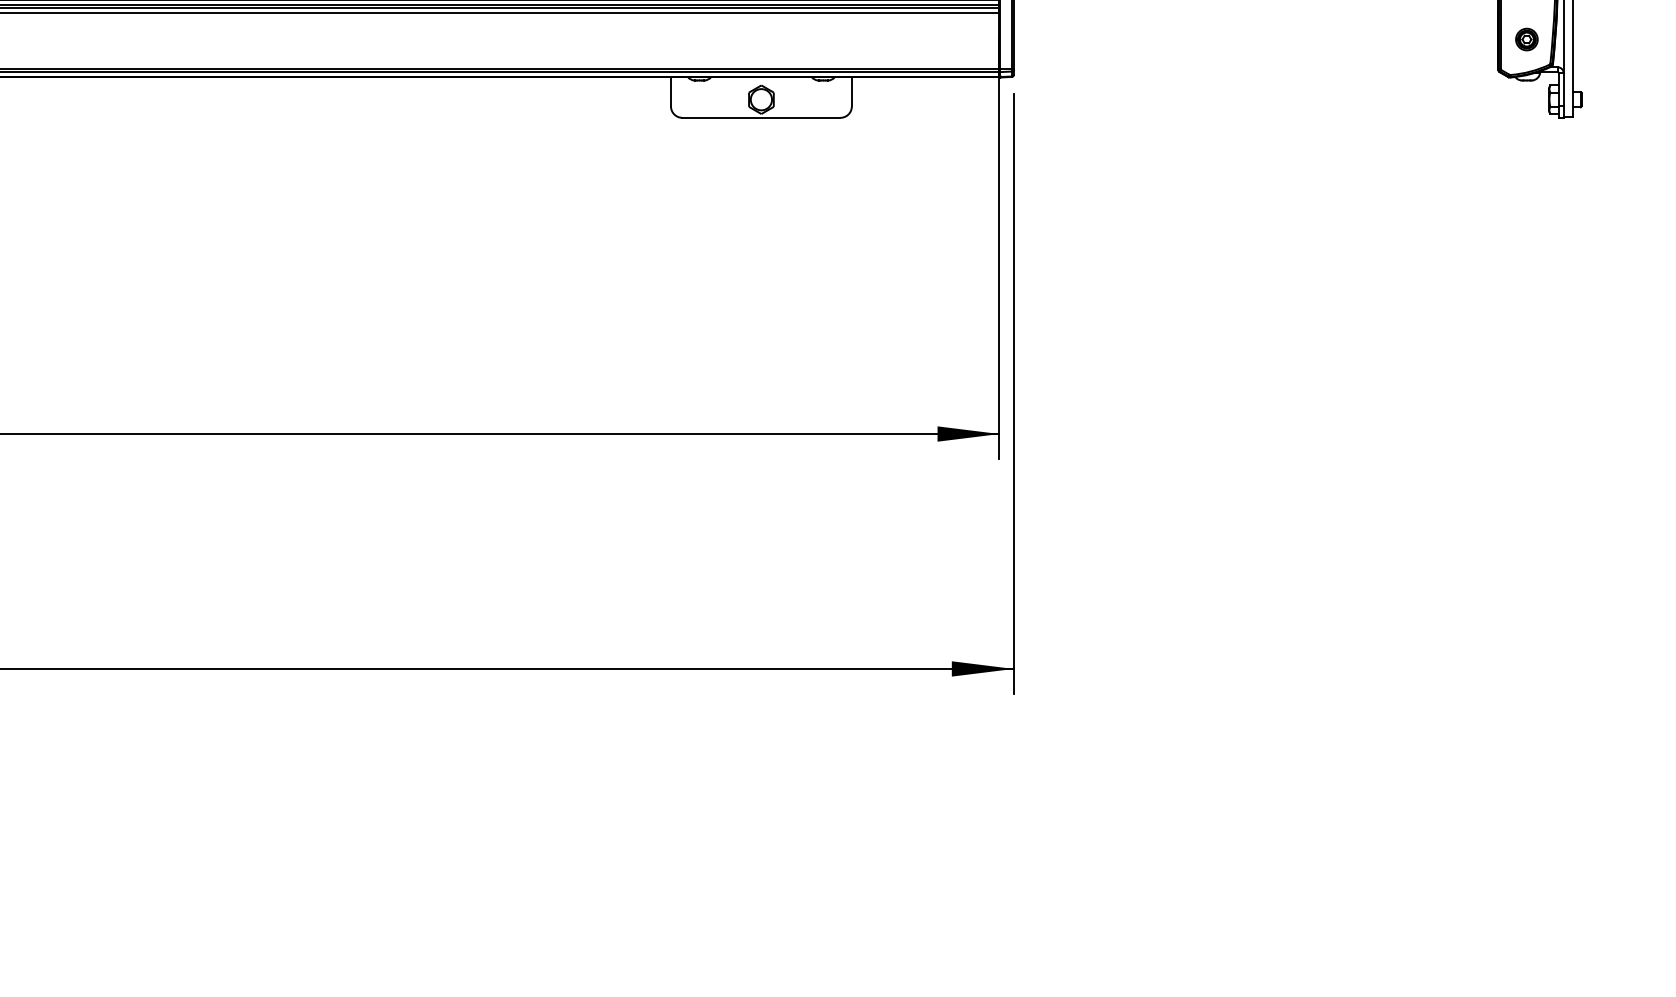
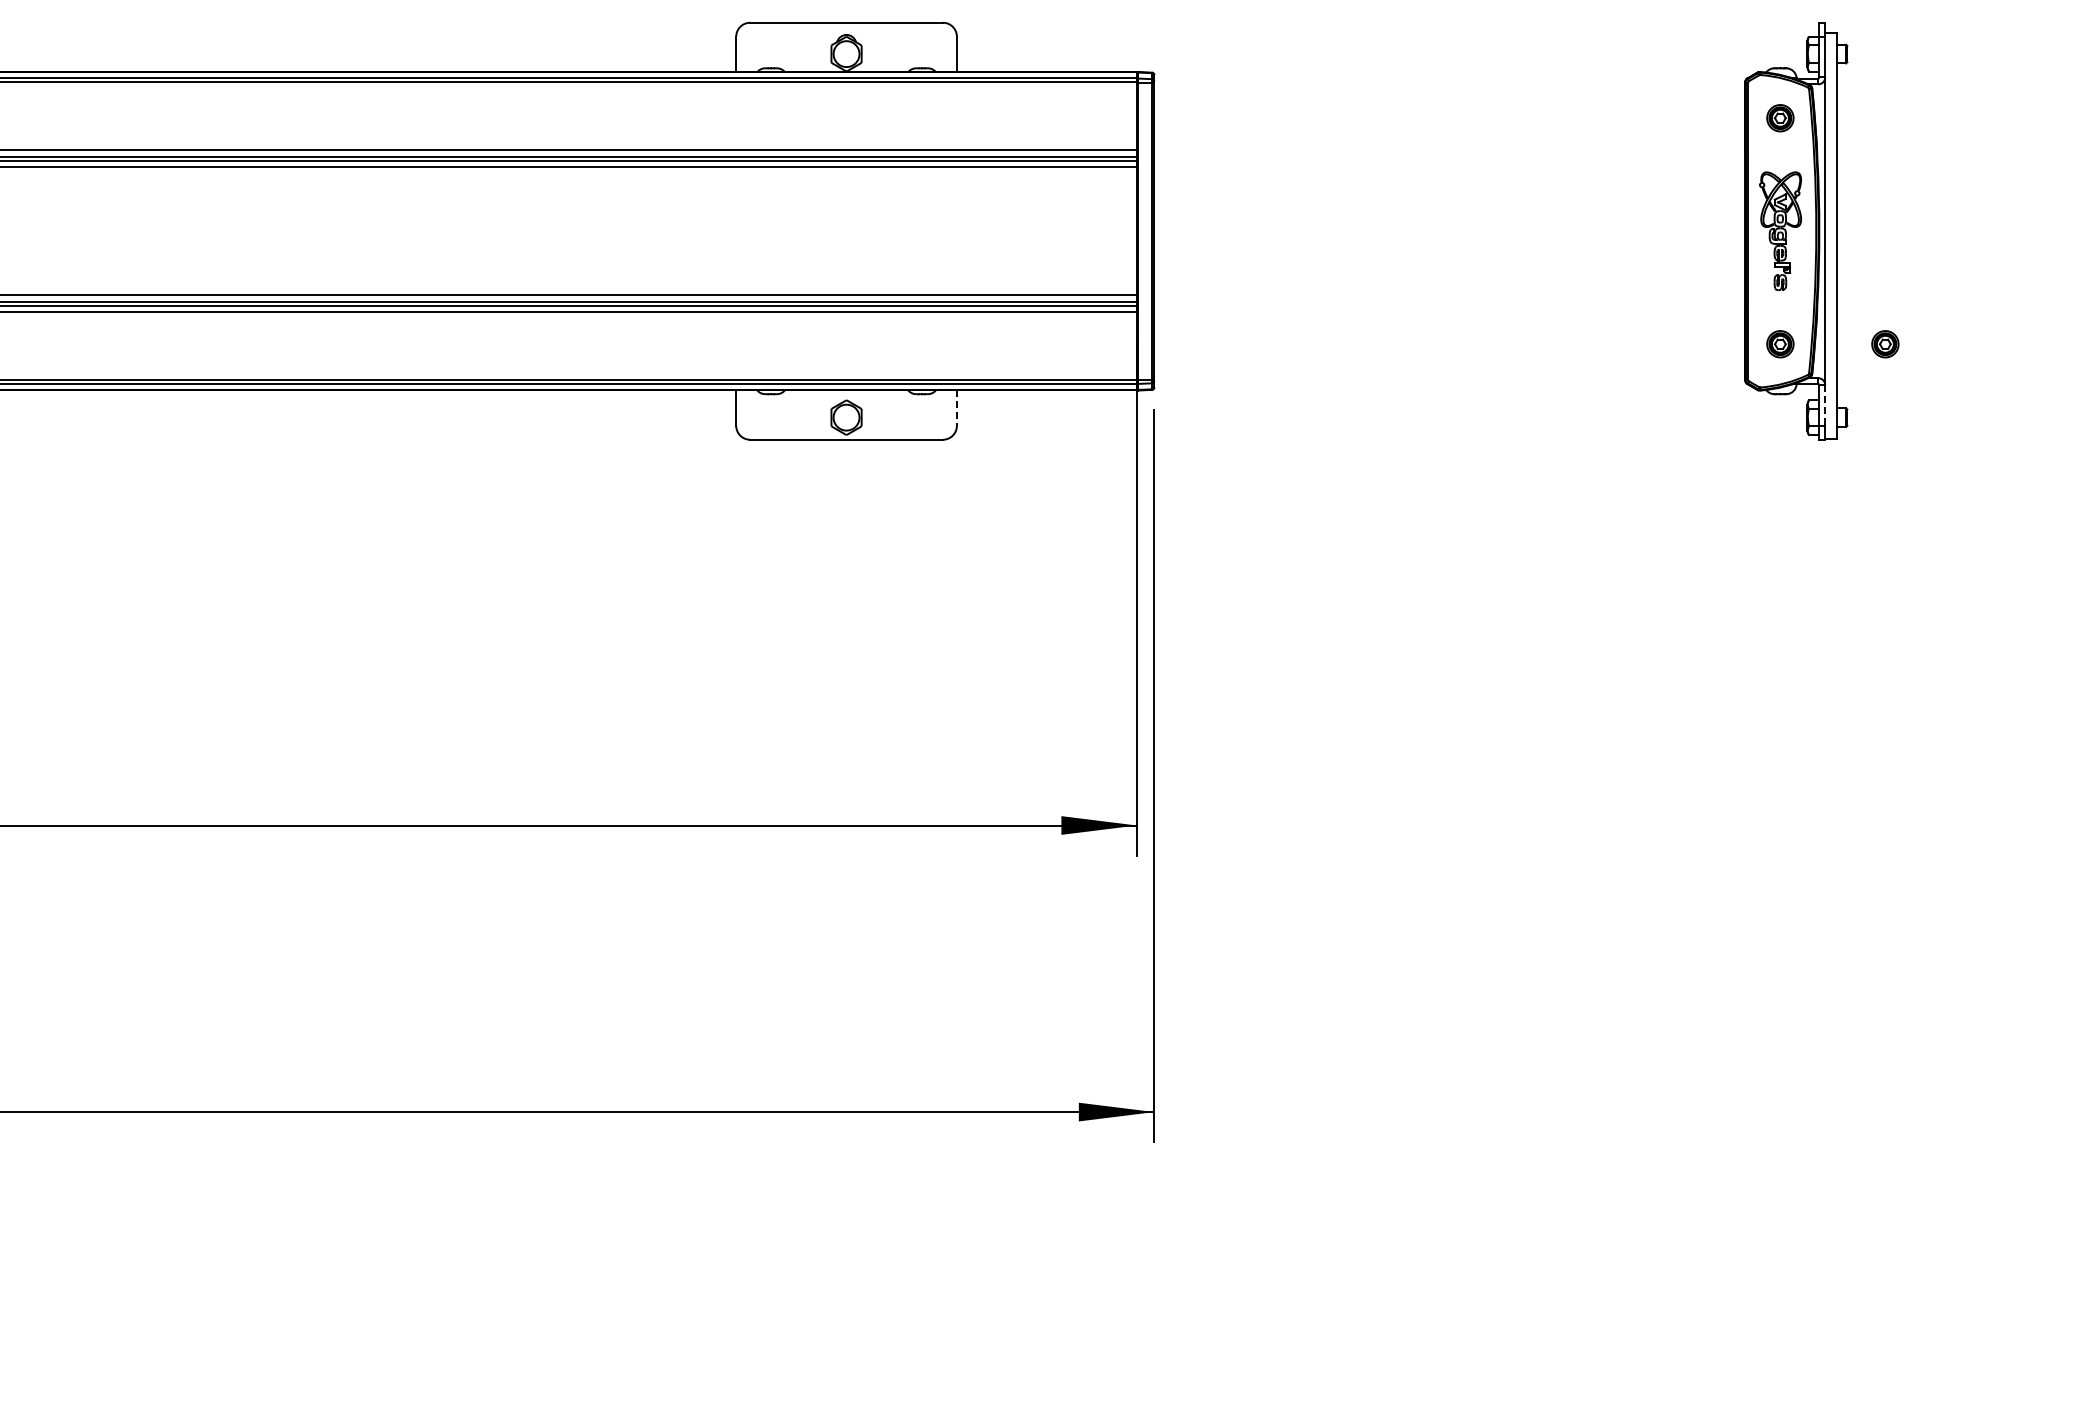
part: (1613, 39) -> (1885, 344), added
line: (1563, 89) -> (1825, 405), solid -> dashed
line: (851, 92) -> (956, 408), solid -> dashed

